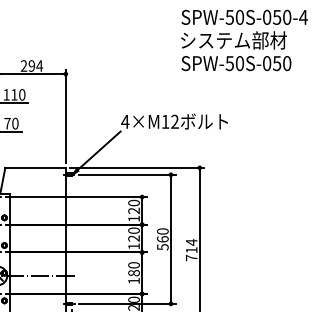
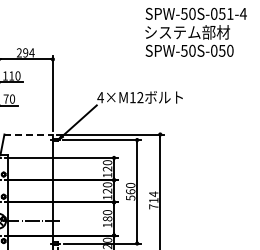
text: (287, 16) -> (230, 13), SPW-50S-050-4 -> SPW-50S-051-4
line: (36, 167) -> (29, 134), solid -> dashed

